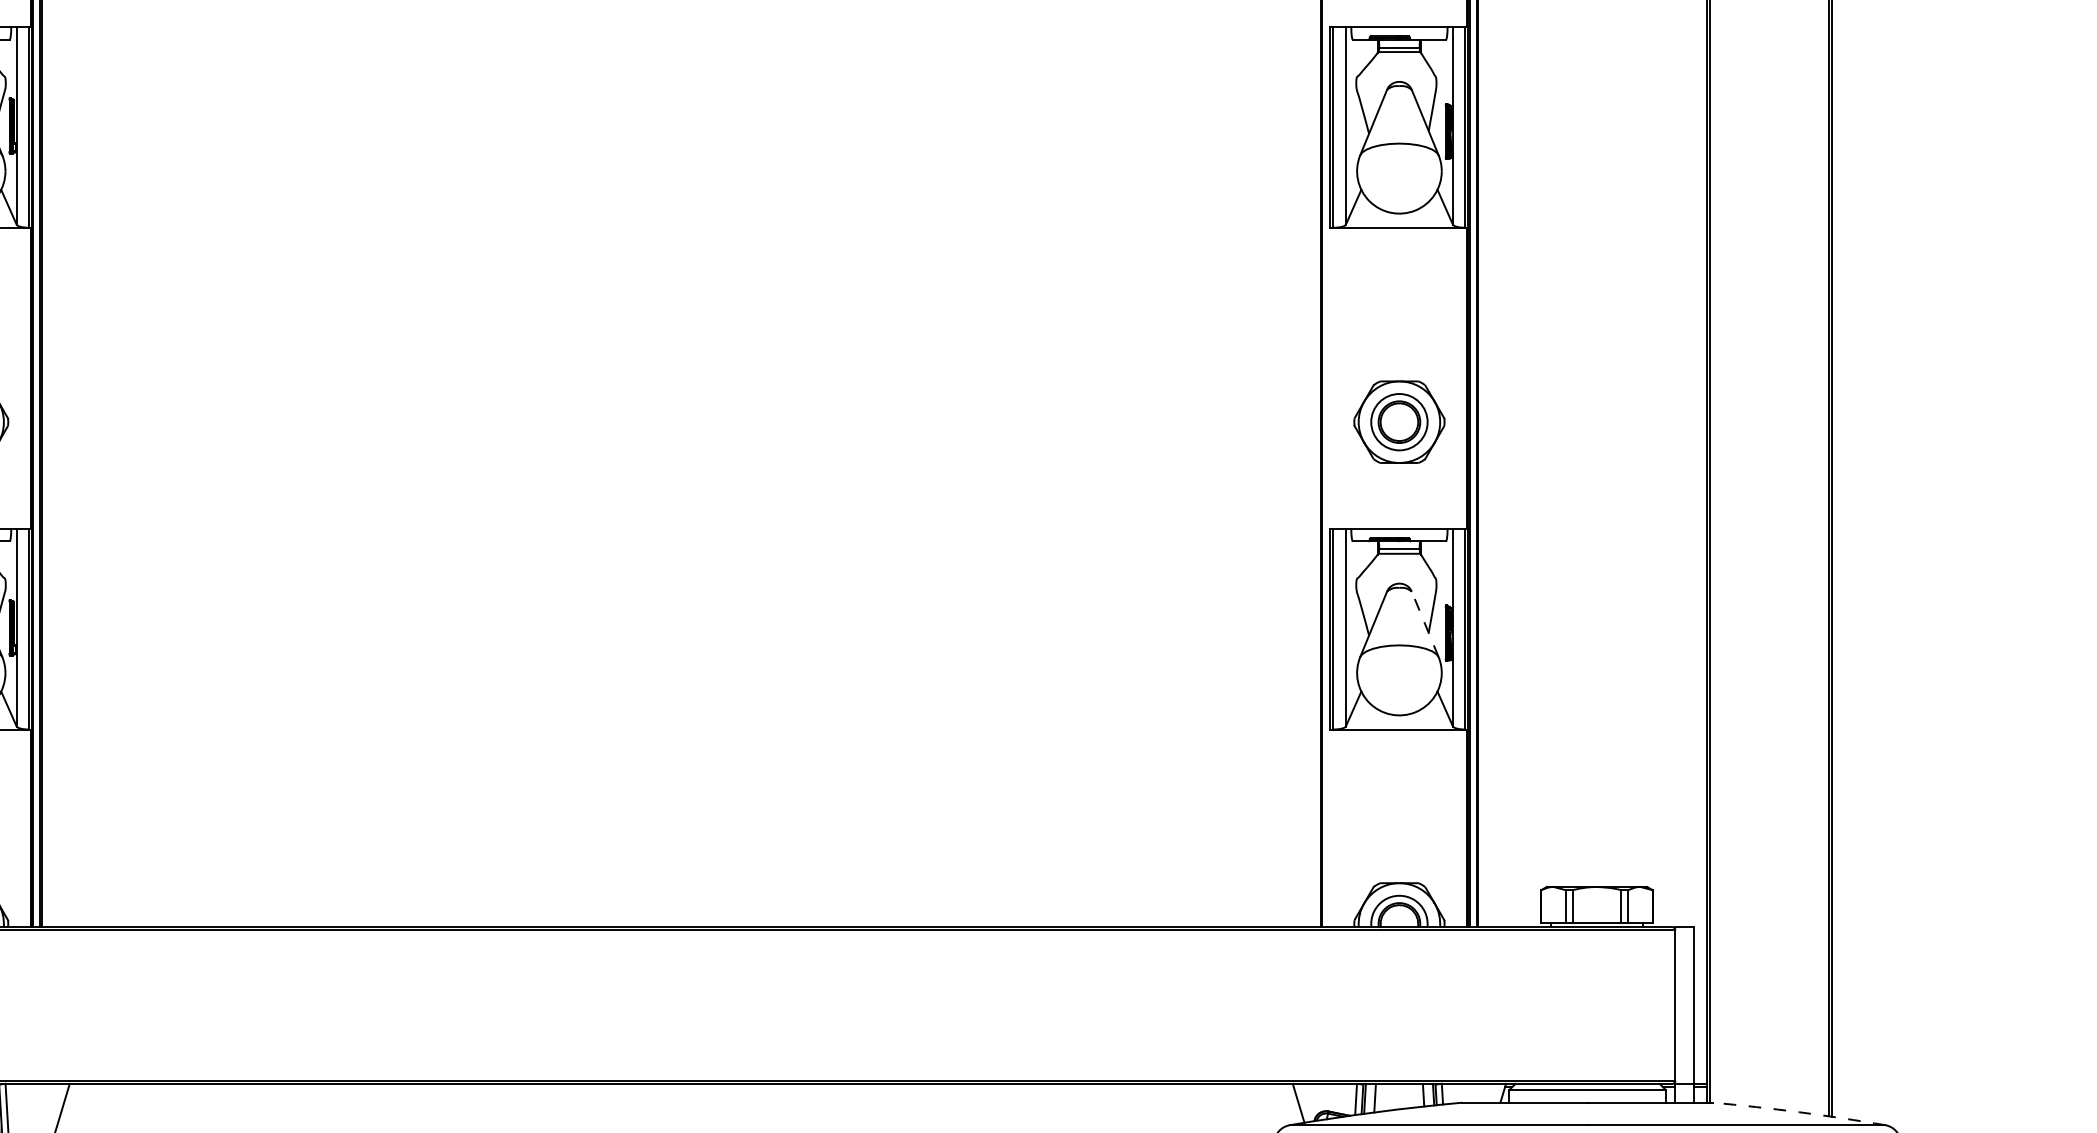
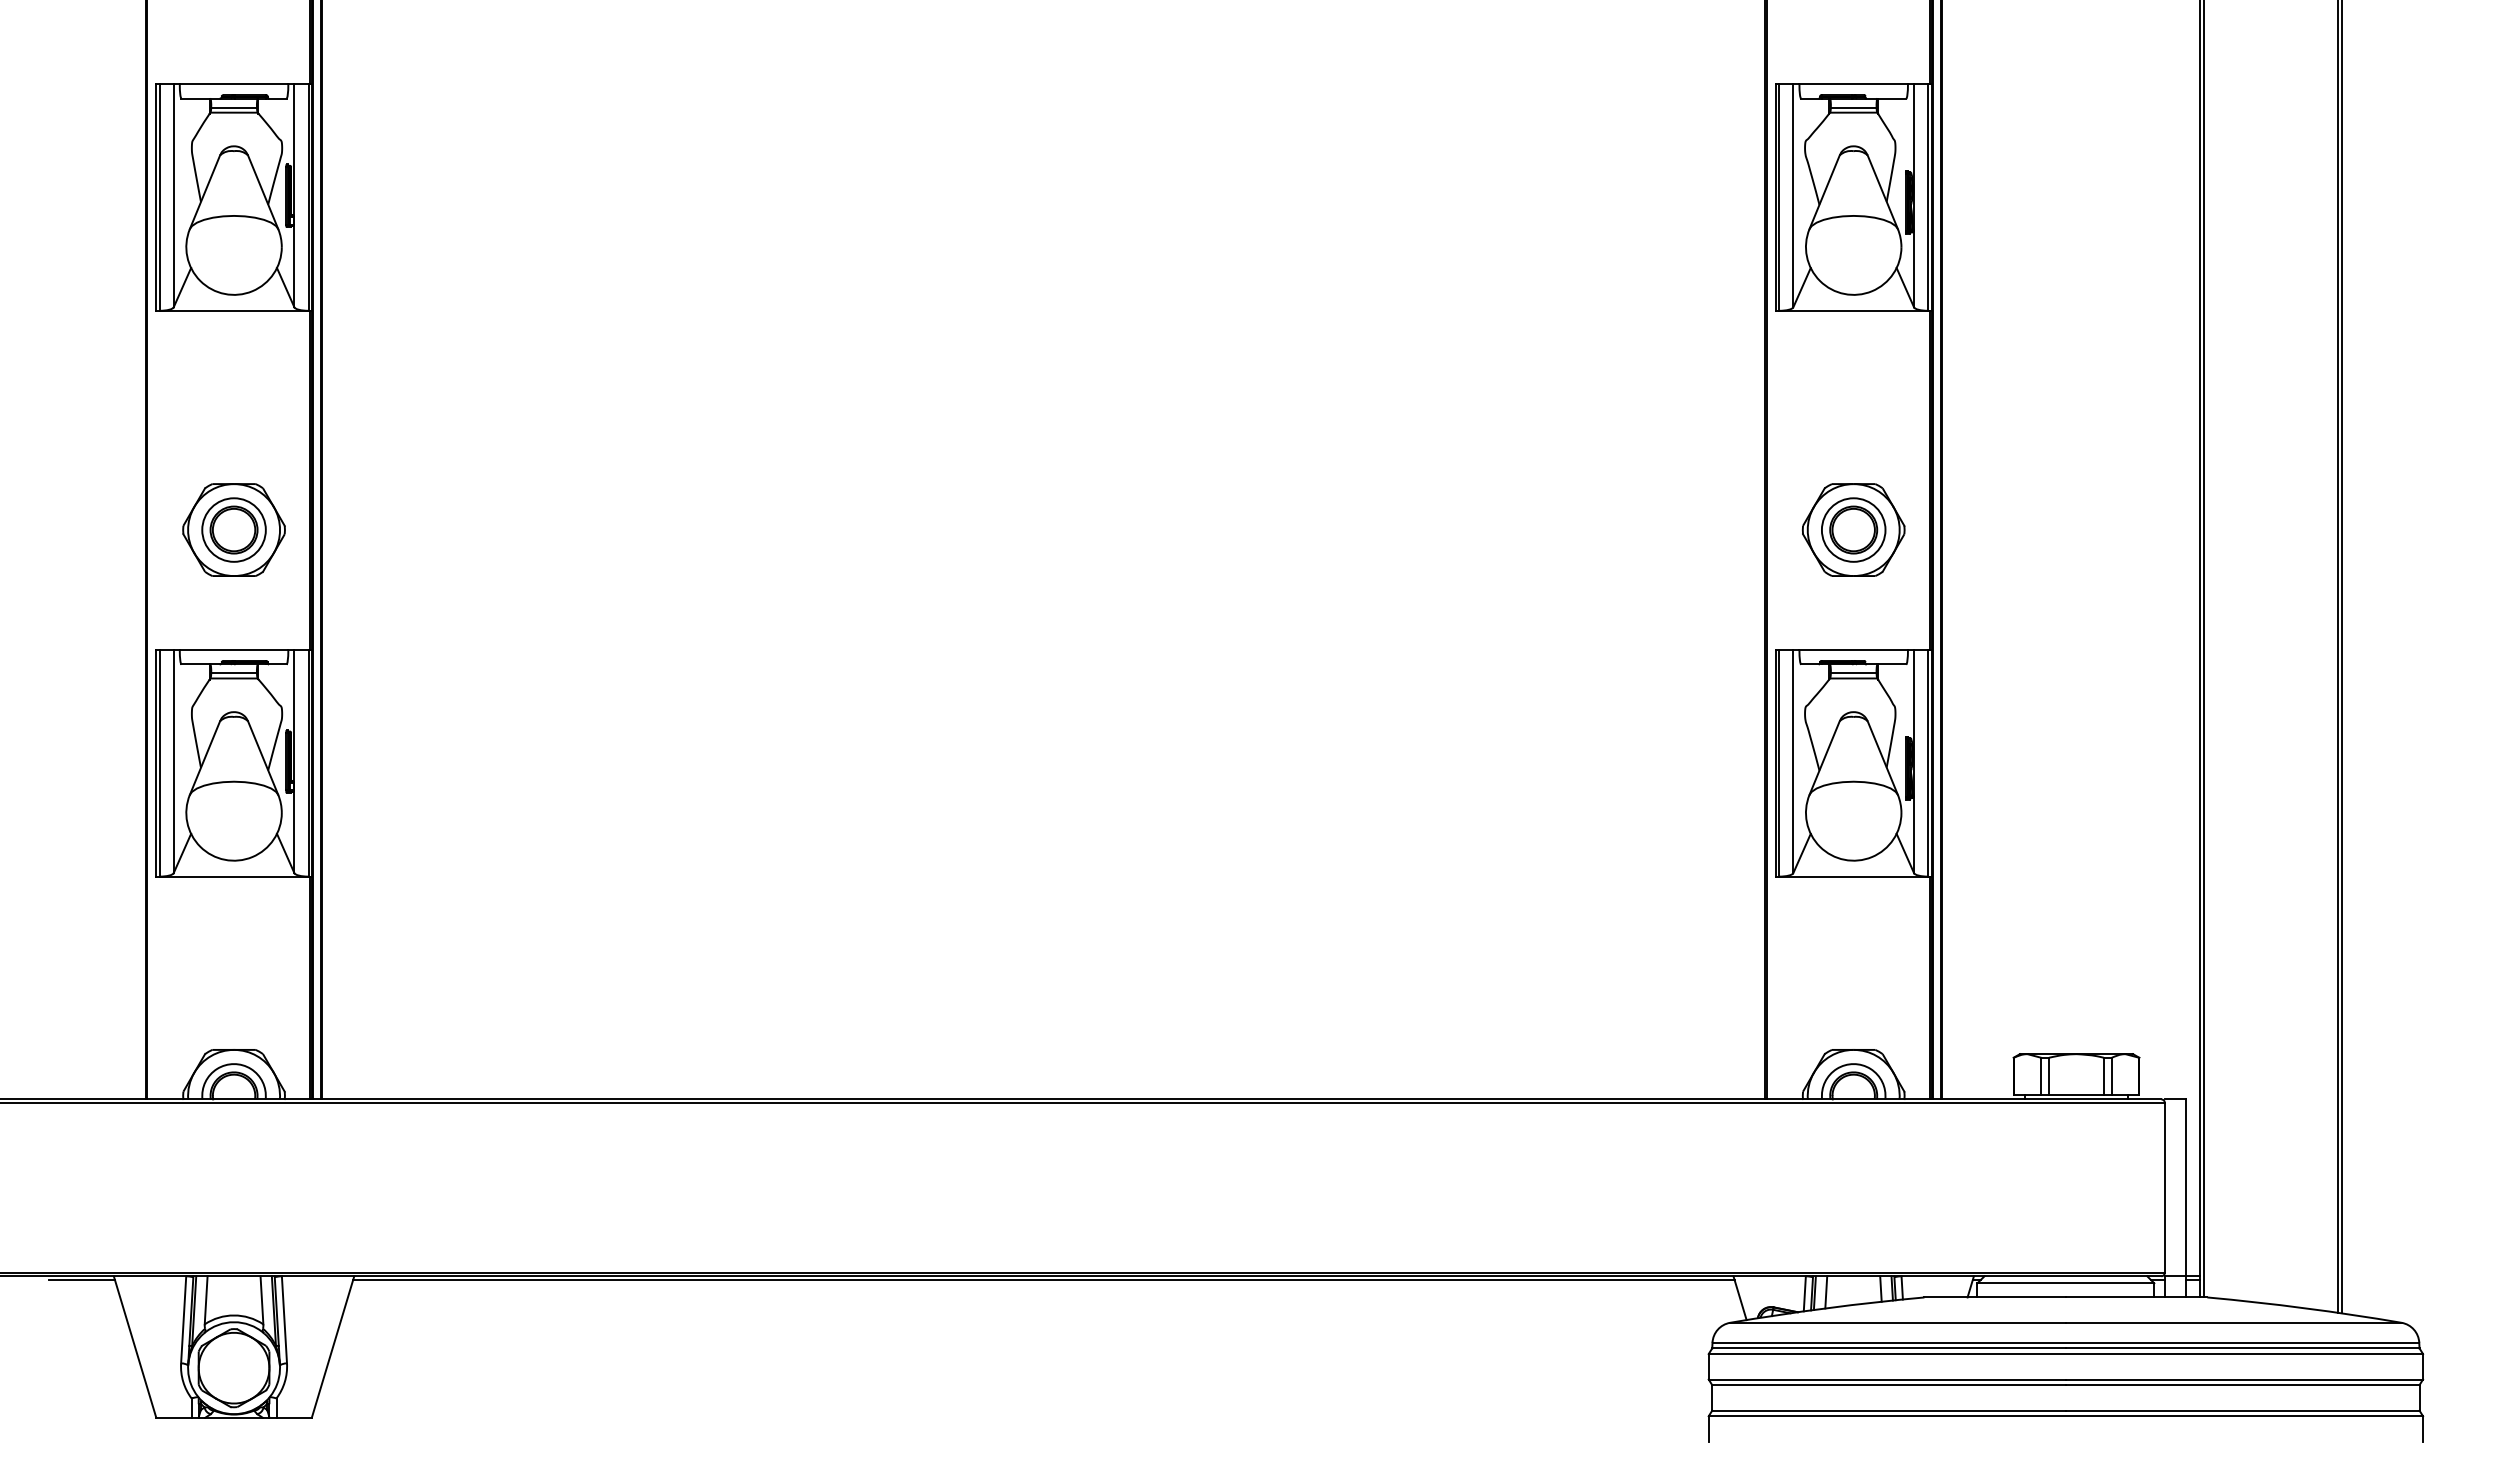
line: (1424, 624) -> (1882, 758), dashed -> solid
line: (680, 1086) -> (1043, 1279), added
arc: (1799, 1112) -> (2304, 1308), dashed -> solid

